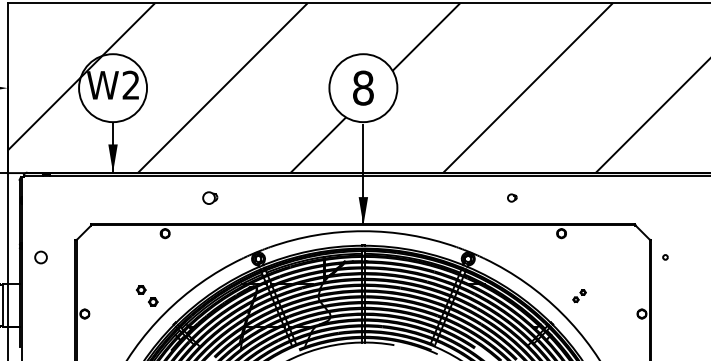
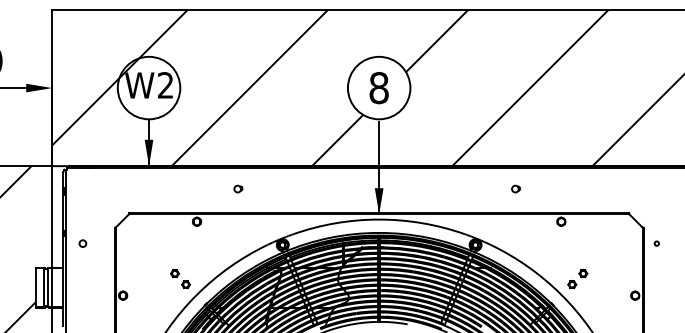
part: (210, 197) -> (238, 188), size x0.62
circle: (40, 257) -> (82, 243), size x0.62
part: (579, 296) -> (577, 279), size x1.67

